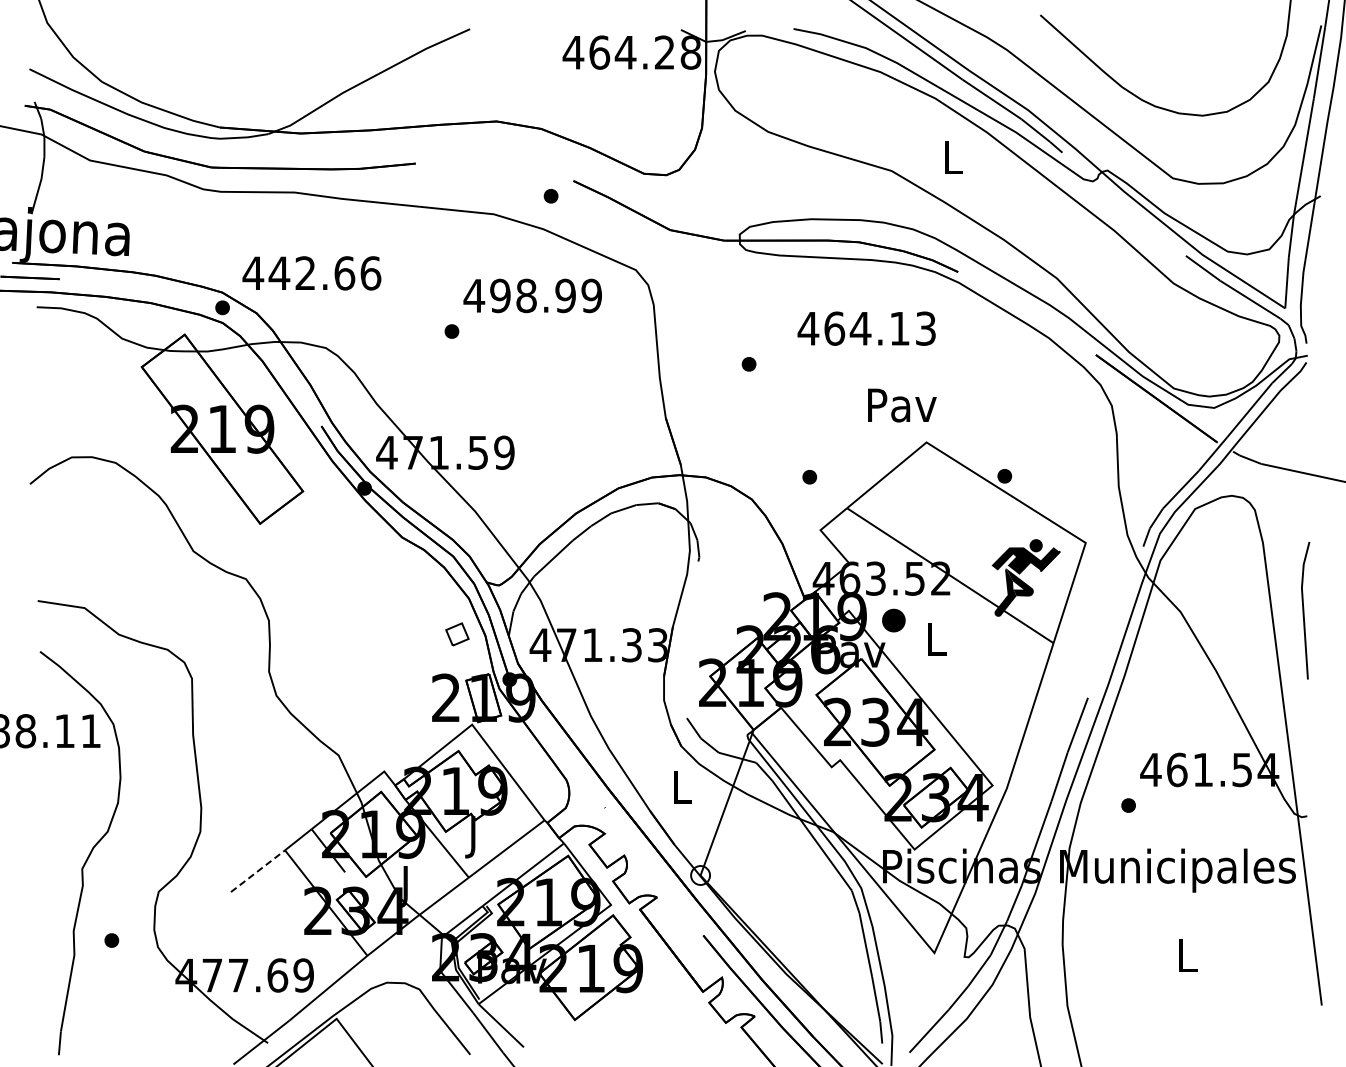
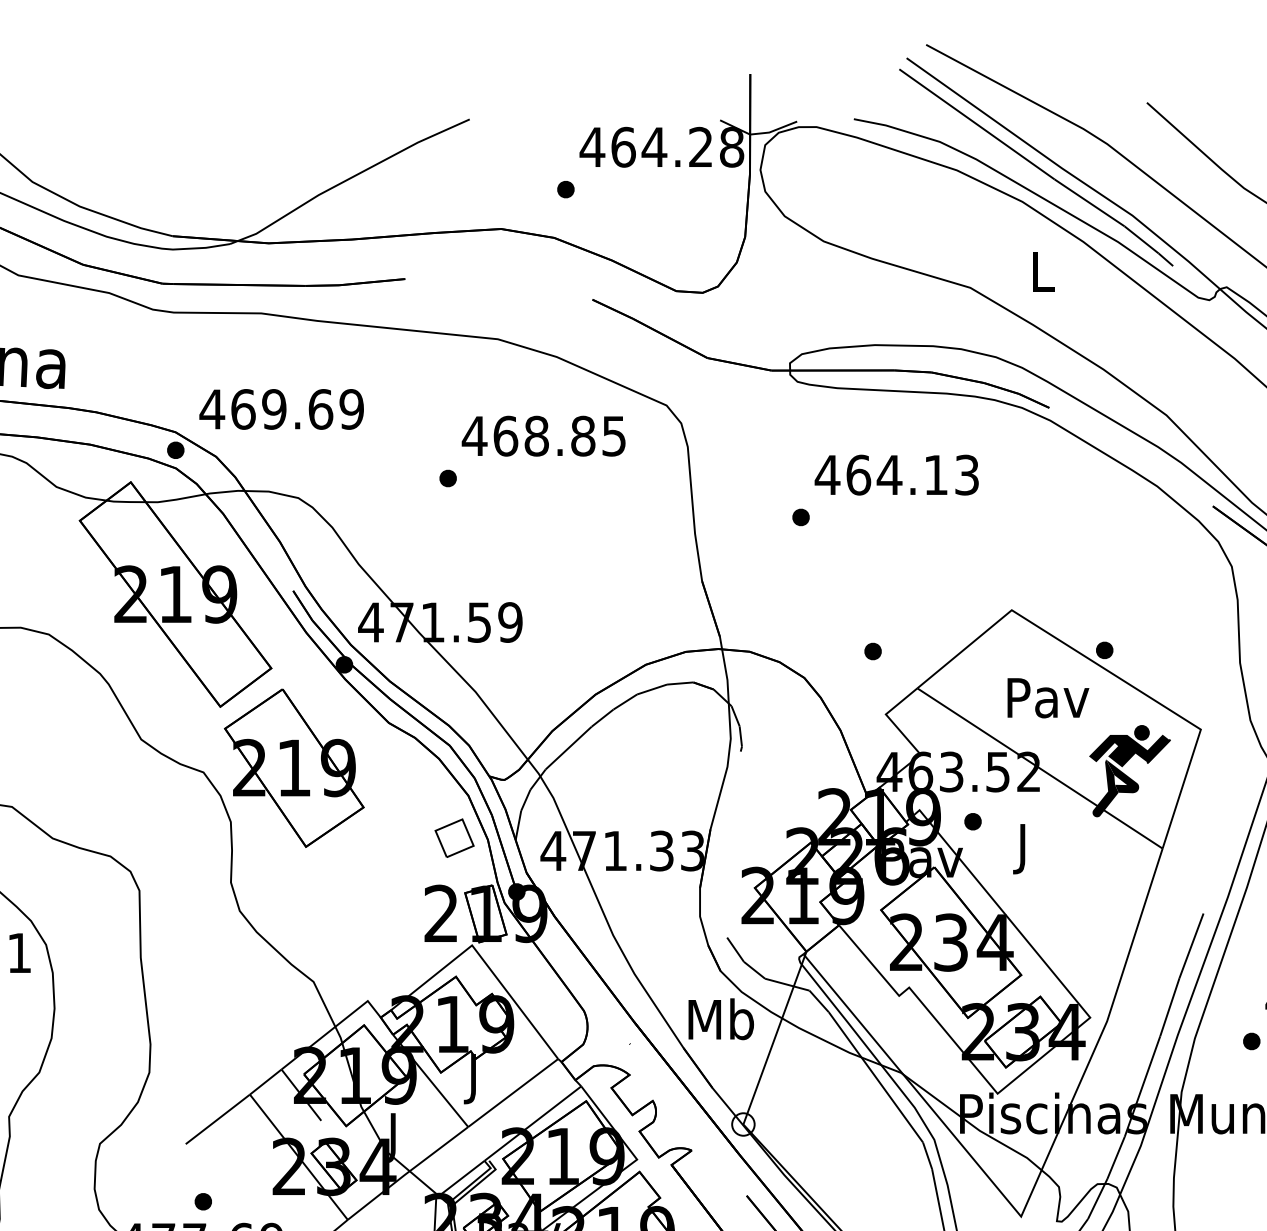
part: (550, 196) -> (565, 189), moved
text: (324, 273) -> (296, 409), 442.66 -> 469.69
text: (545, 295) -> (559, 435), 498.99 -> 468.85
text: (866, 328) -> (896, 474), moved
text: (902, 405) -> (1048, 698), moved
part: (322, 575) -> (294, 768), added
part: (893, 620) -> (972, 821), size x0.62
part: (457, 634) -> (454, 838), size x1.43
text: (936, 643) -> (1023, 848), L -> J
text: (681, 786) -> (720, 1018), L -> Mb
line: (258, 870) -> (218, 1118), dashed -> solid
part: (111, 940) -> (202, 1201), moved

